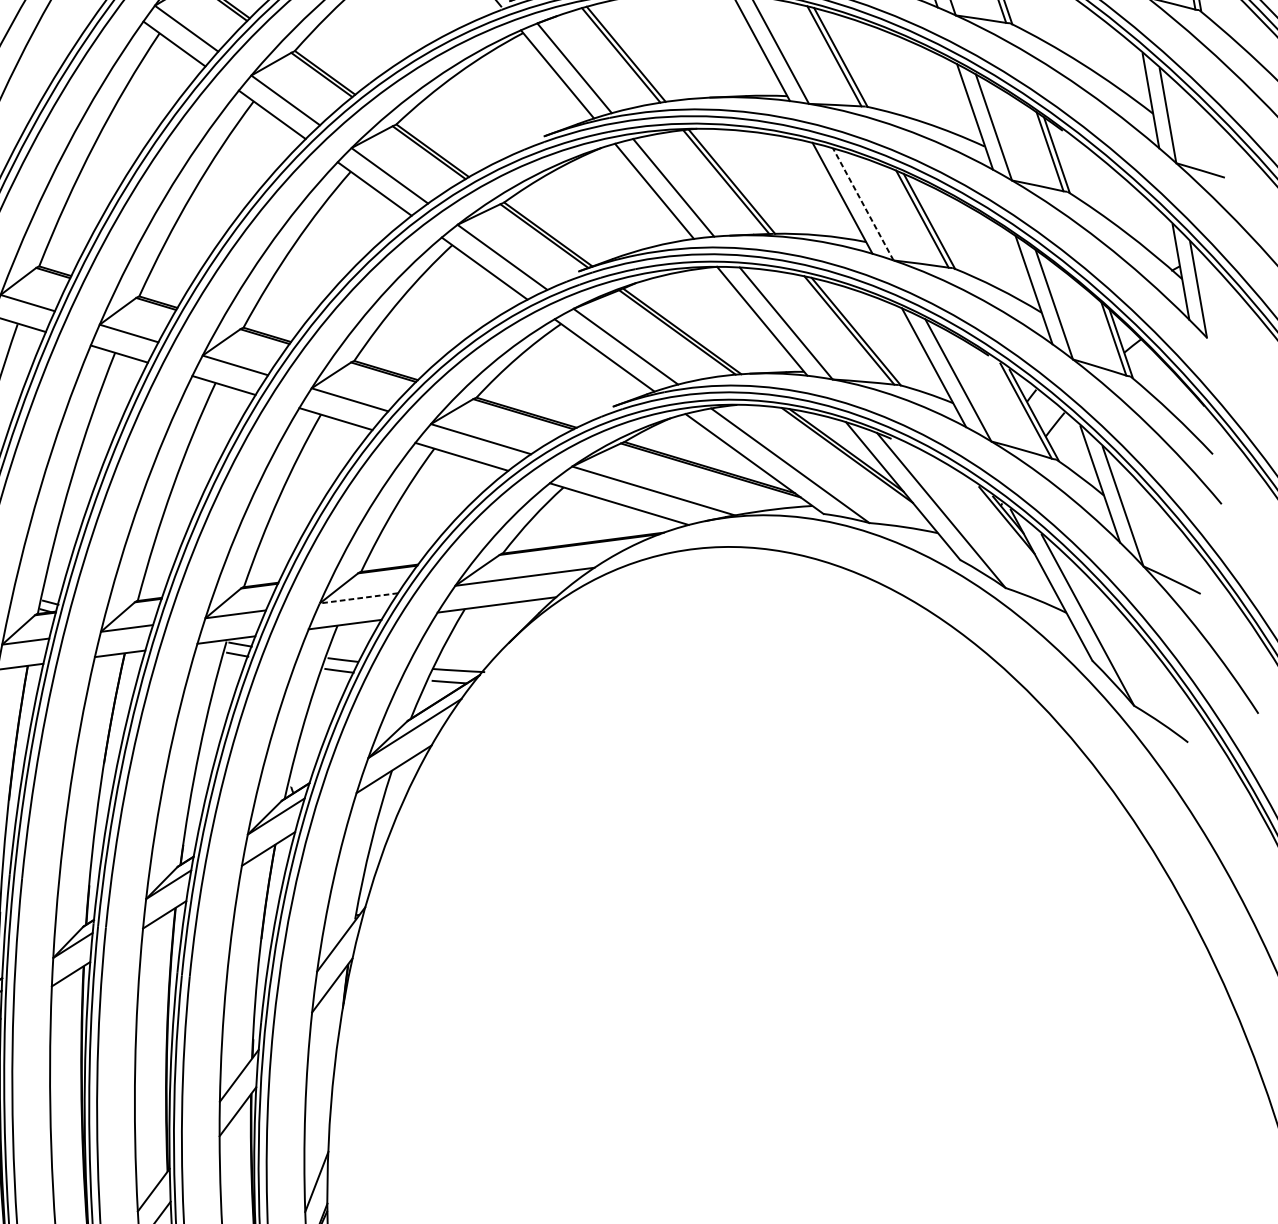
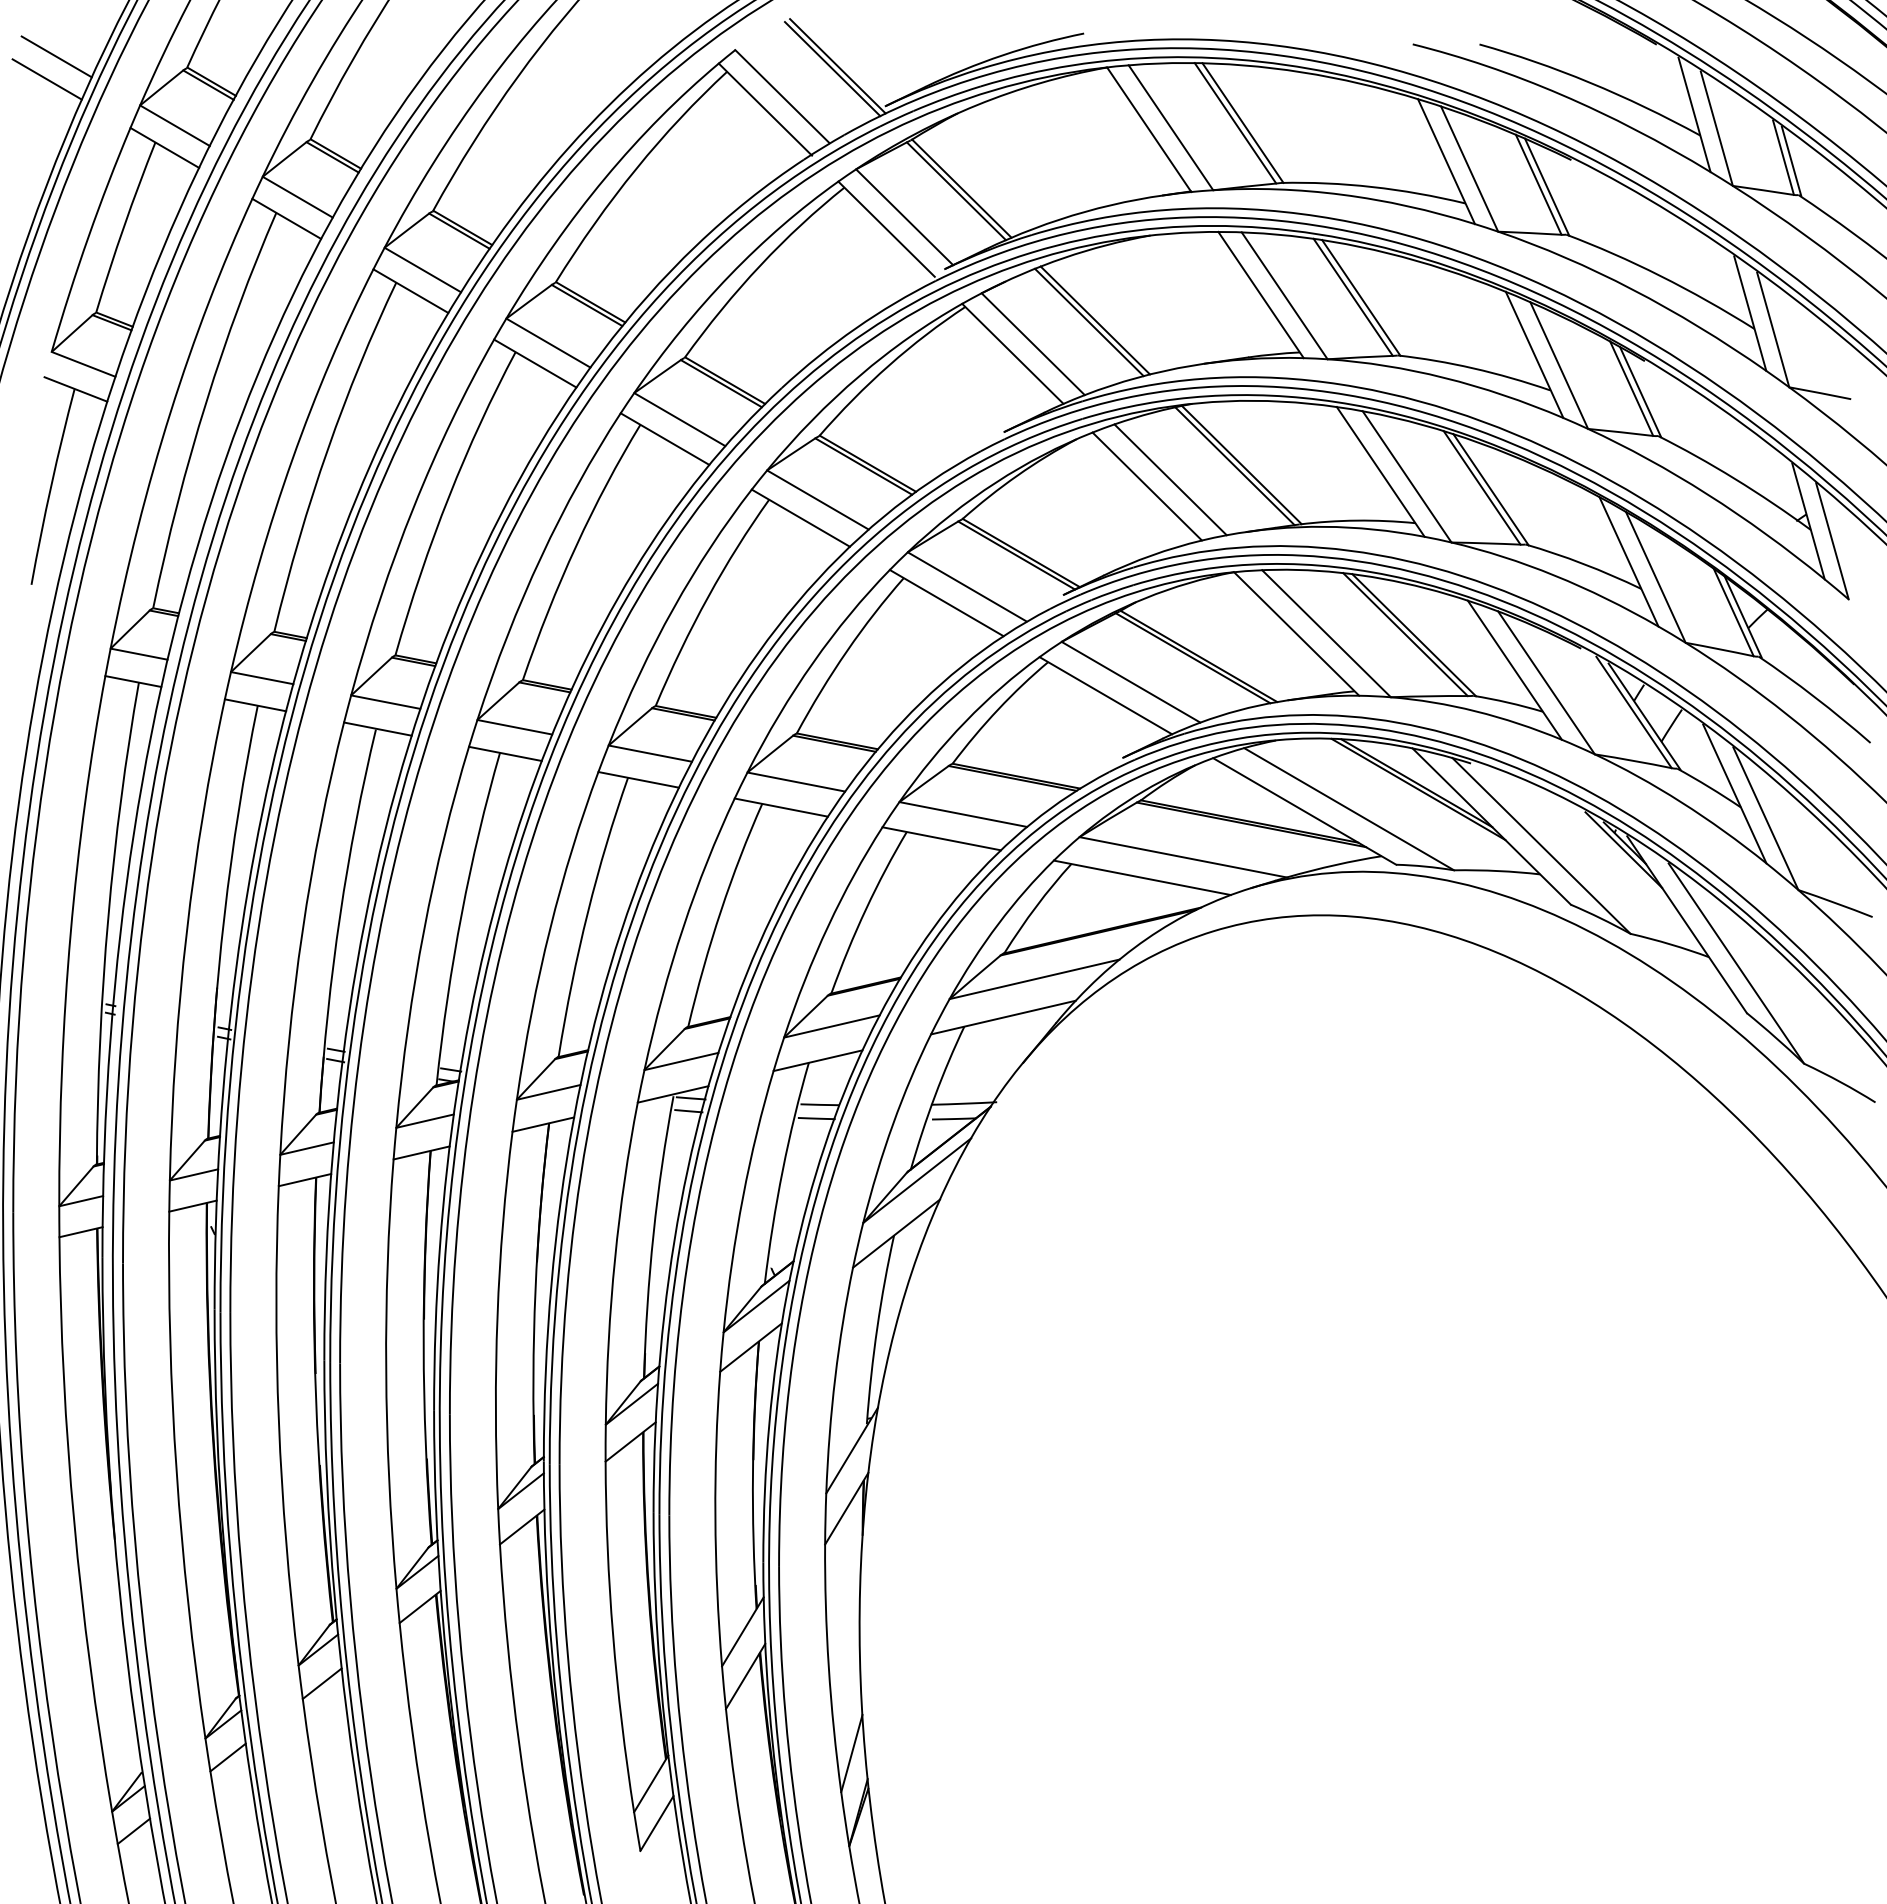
line: (862, 204) -> (1406, 476), dashed -> solid
line: (358, 598) -> (831, 1026), dashed -> solid

